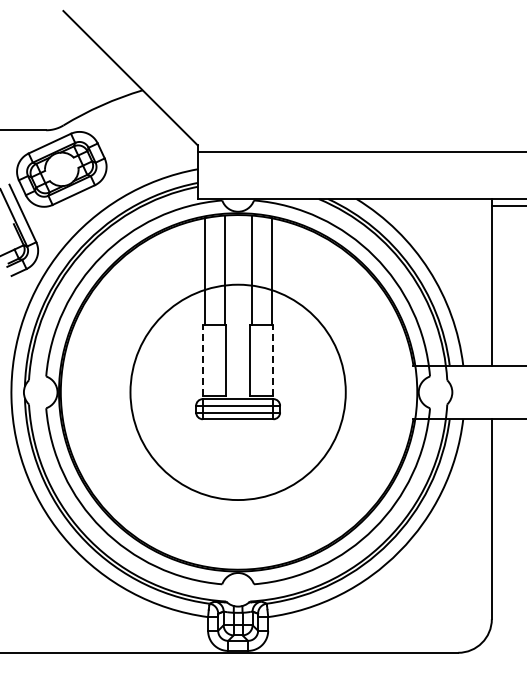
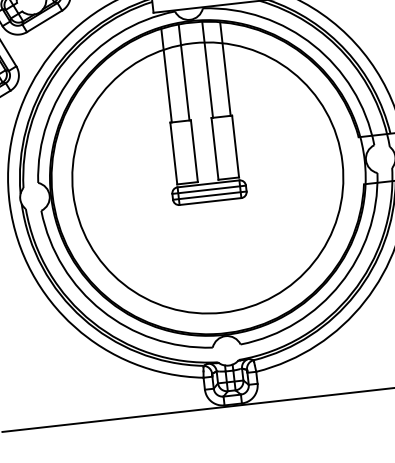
line: (202, 359) -> (173, 152), dashed -> solid
line: (273, 359) -> (235, 145), dashed -> solid
circle: (237, 392) -> (207, 178), size x1.43

